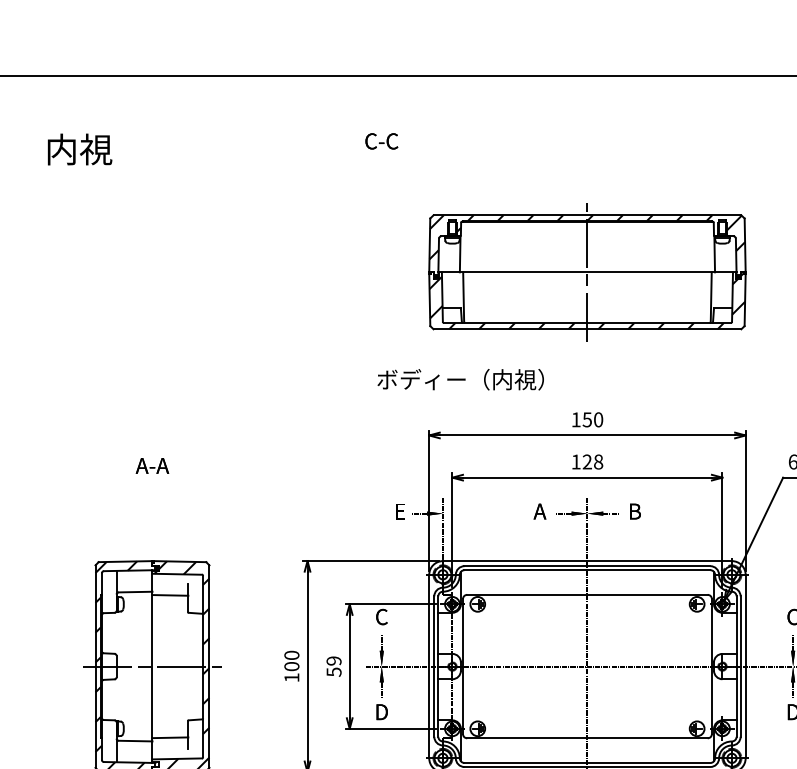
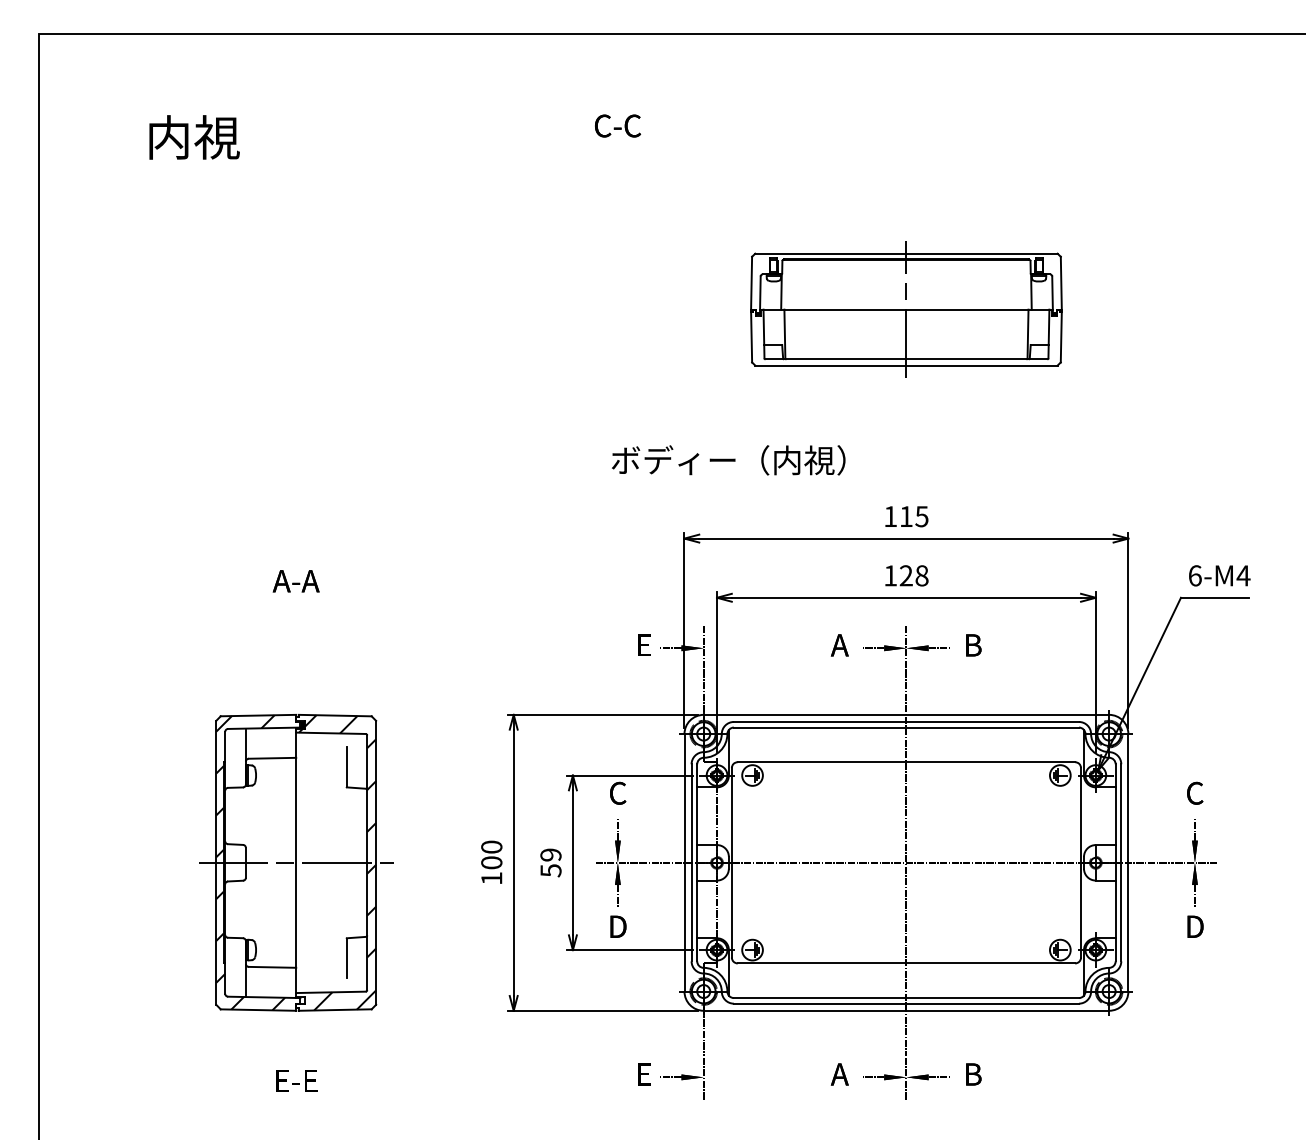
part: (587, 272) -> (906, 309), size x0.7
text: (592, 419) -> (913, 516), 150 -> 115
line: (170, 595) -> (321, 762), removed
line: (170, 737) -> (321, 962), removed

